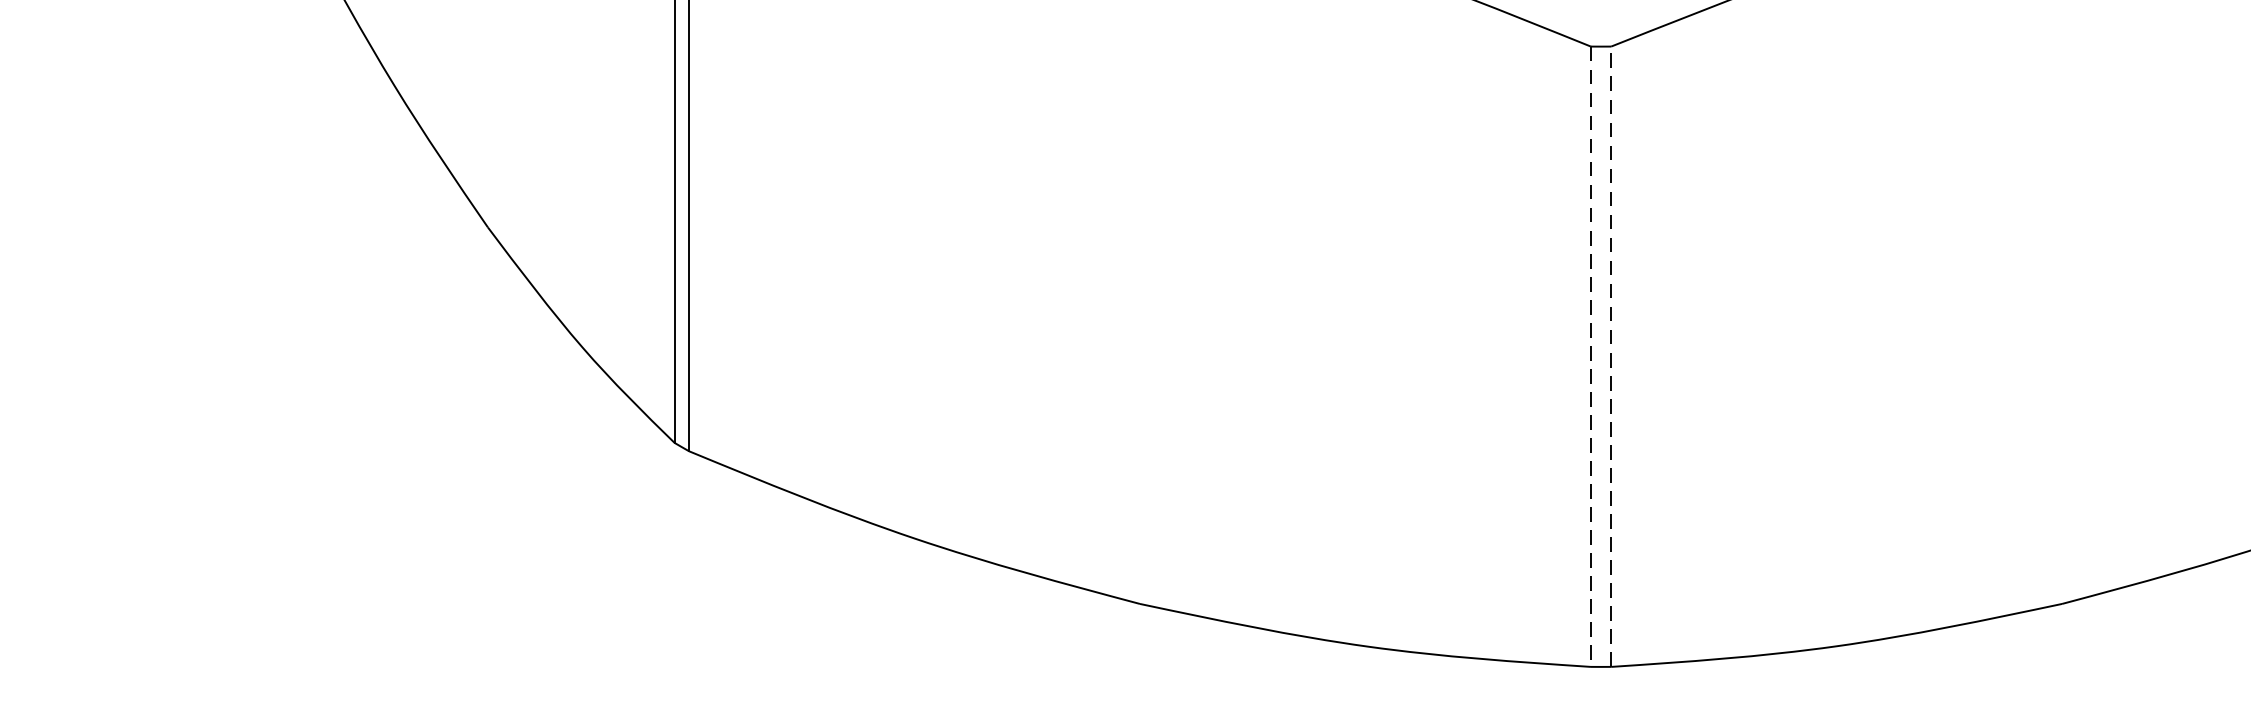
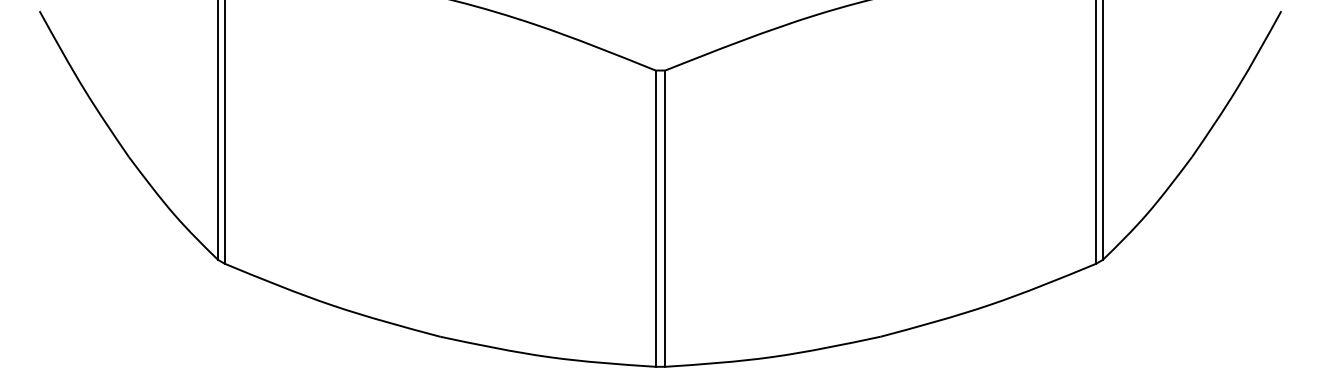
line: (1611, 356) -> (665, 218), dashed -> solid
line: (1590, 358) -> (655, 219), dashed -> solid

